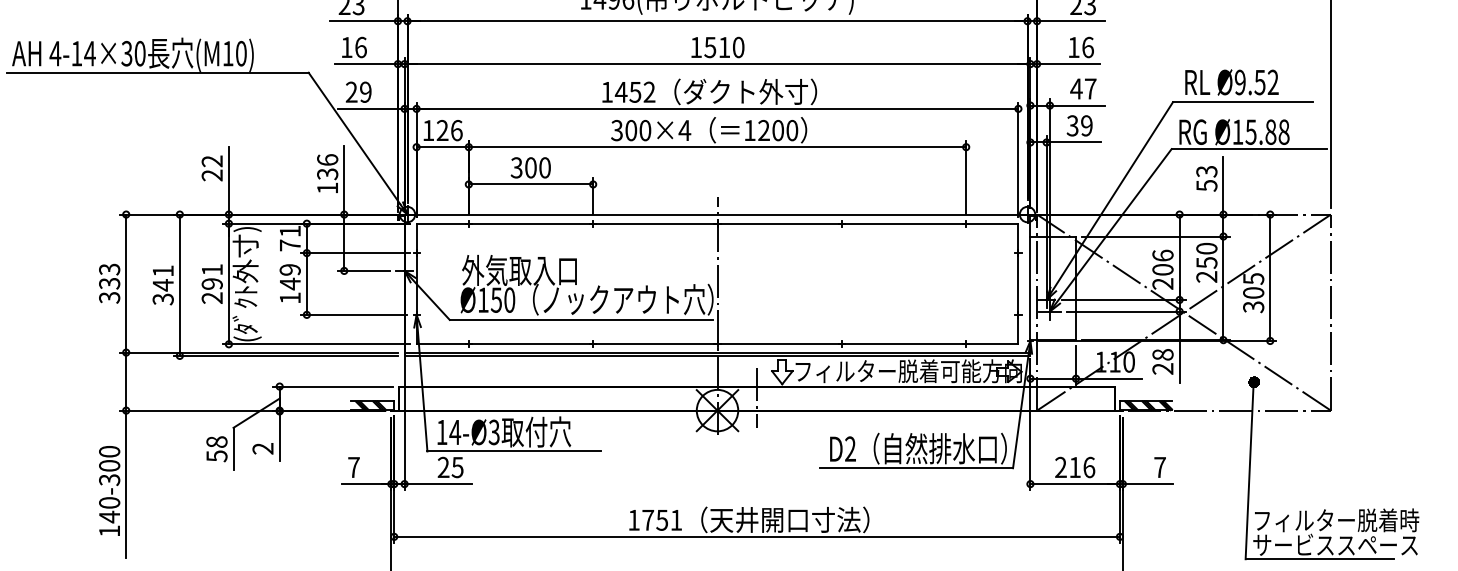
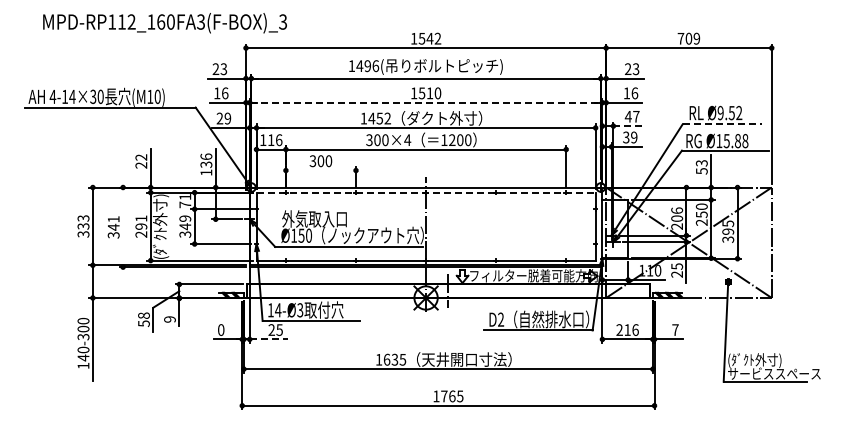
line: (718, 63) -> (426, 102), solid -> dashed
line: (1243, 102) -> (722, 124), solid -> dashed
line: (1076, 106) -> (628, 126), solid -> dashed
text: (443, 129) -> (271, 139), 126 -> 116
line: (530, 184) -> (320, 170), removed
line: (718, 223) -> (426, 192), solid -> dashed
line: (180, 285) -> (123, 227), removed
text: (1254, 292) -> (728, 231), 305 -> 395
text: (290, 297) -> (185, 234), 149 -> 349
text: (1161, 354) -> (676, 266), 28 -> 25
text: (262, 448) -> (169, 319), 2 -> 9
text: (354, 466) -> (221, 329), 7 -> 0
line: (439, 484) -> (269, 339), solid -> dashed
text: (661, 519) -> (394, 359), 1751 -> 1635
text: (1335, 521) -> (774, 360), フィルター脱着時 -> (ﾀﾞｸﾄ外寸)

